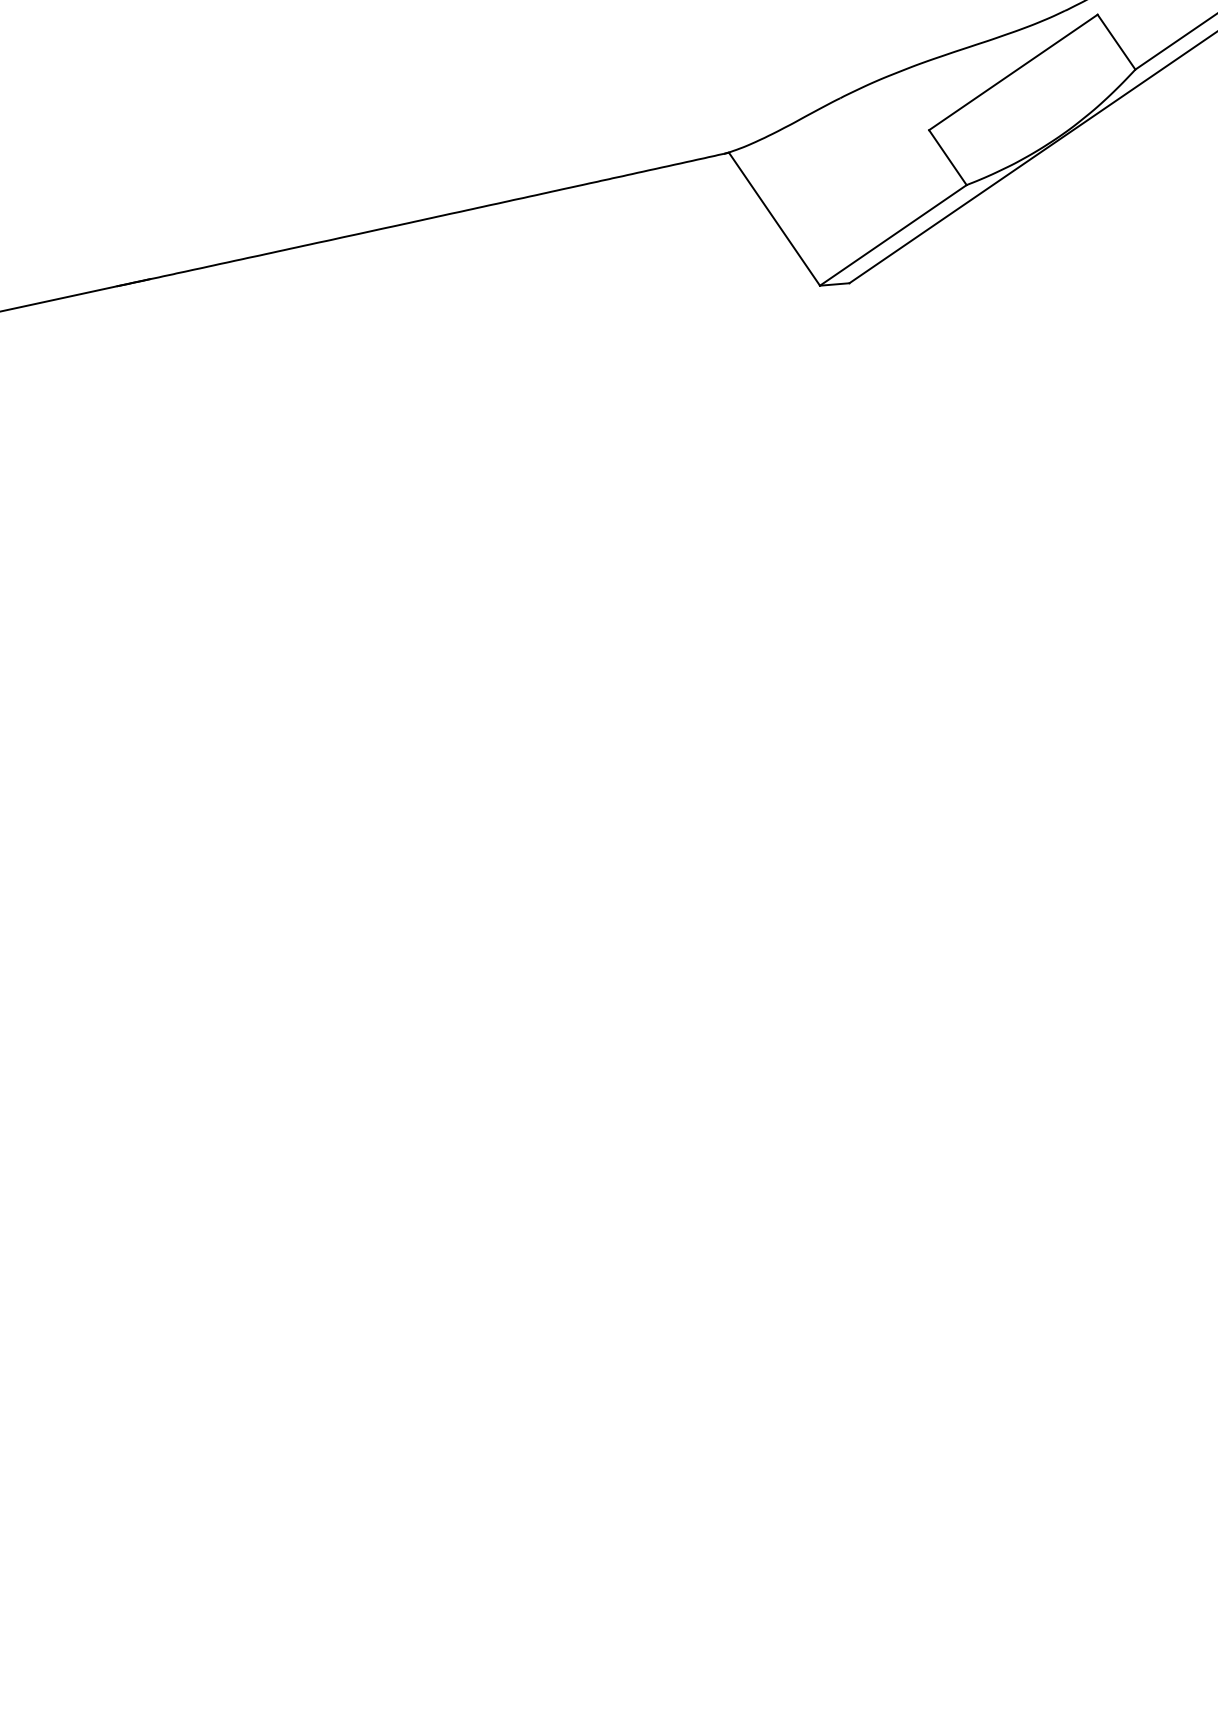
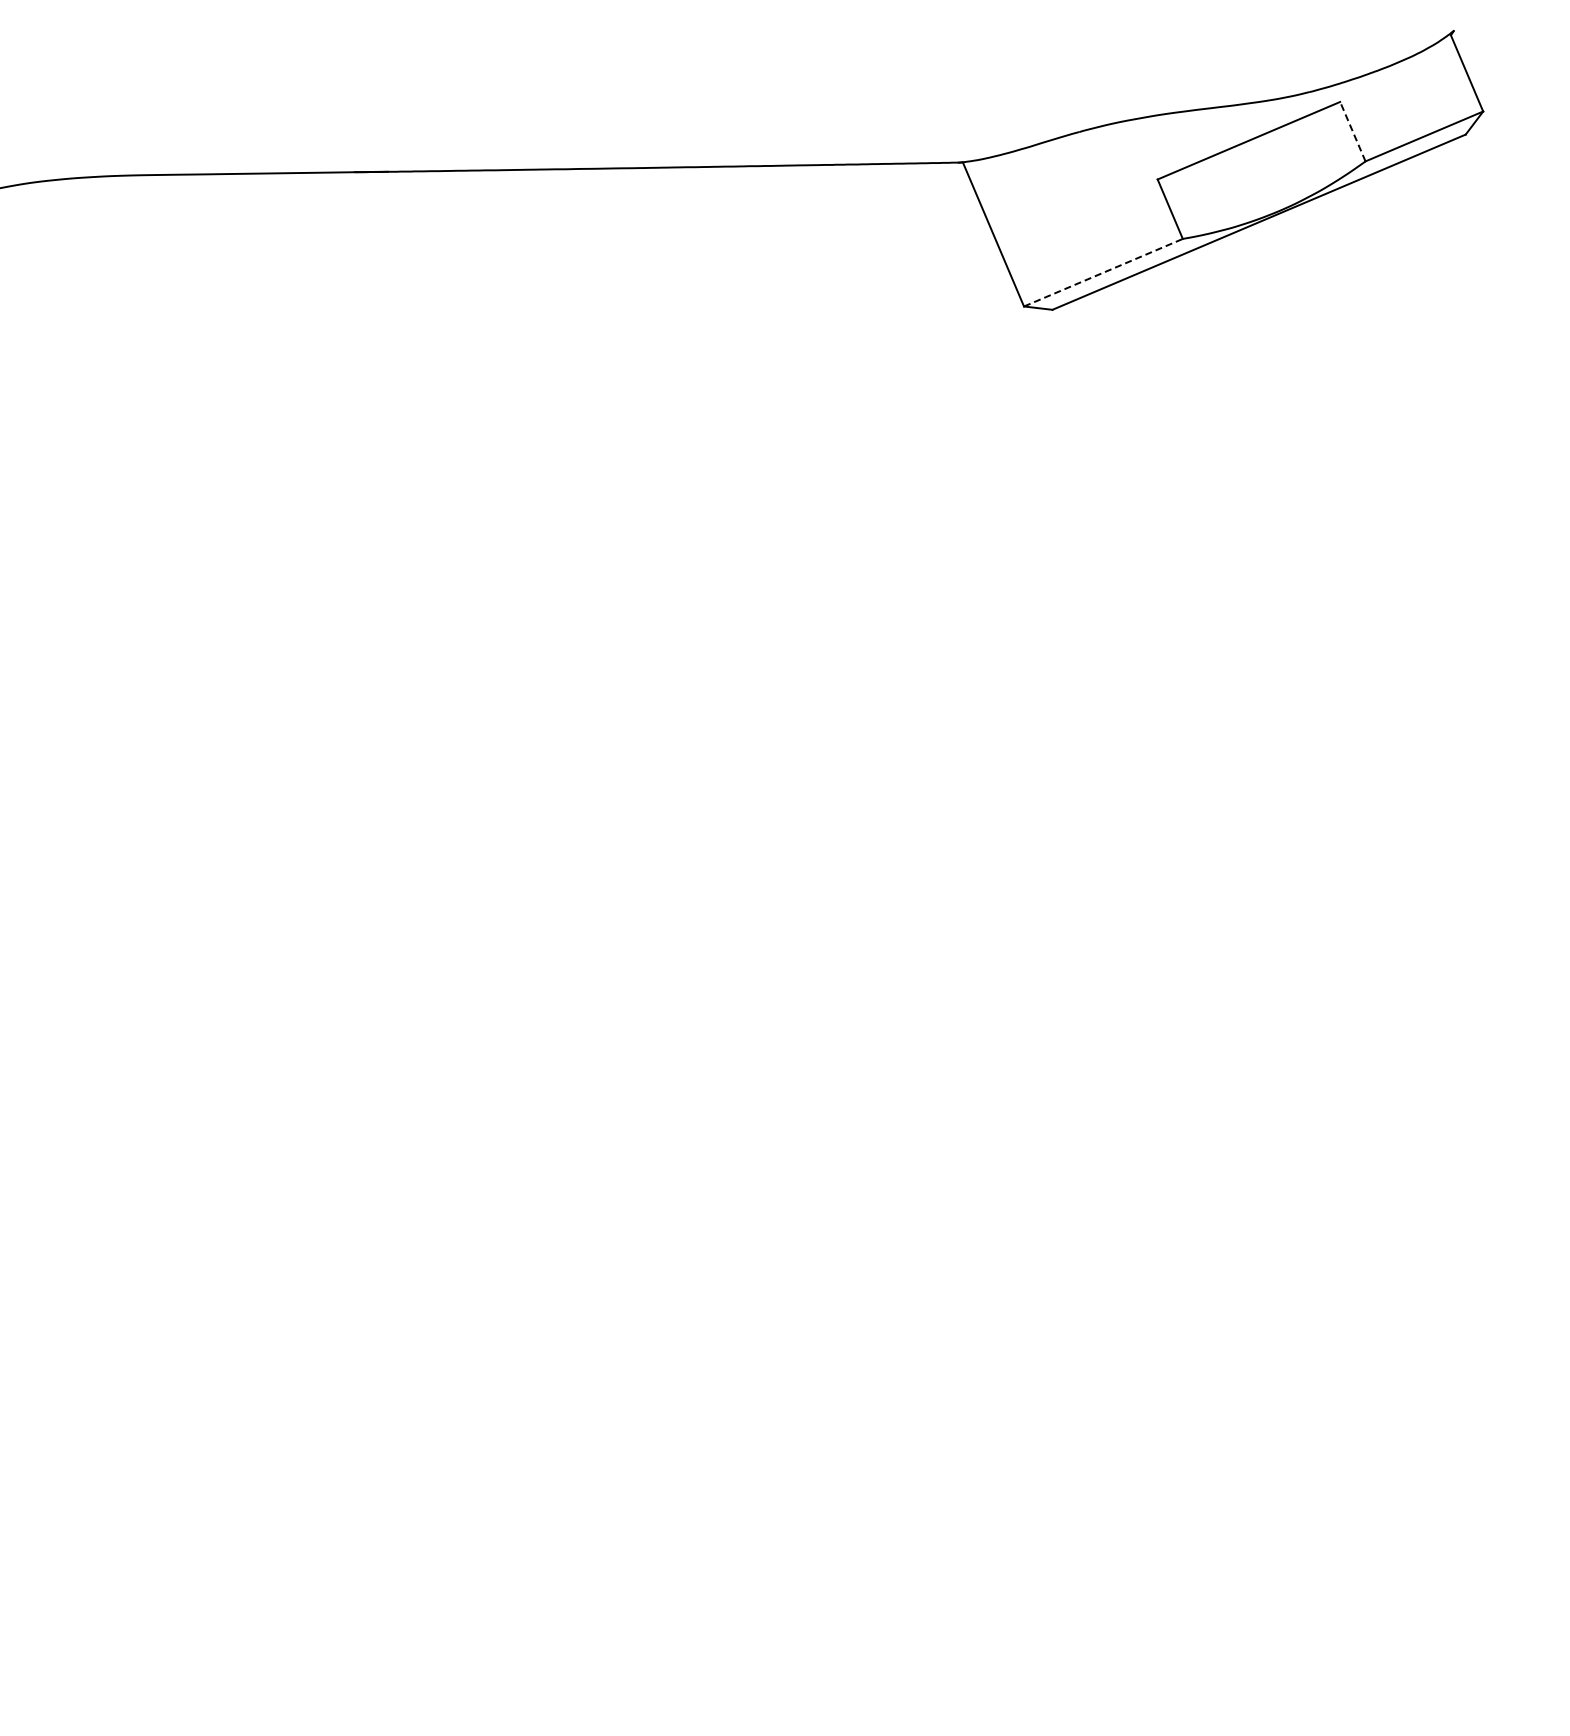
line: (1116, 42) -> (1352, 131), solid -> dashed
line: (893, 235) -> (1103, 272), solid -> dashed

